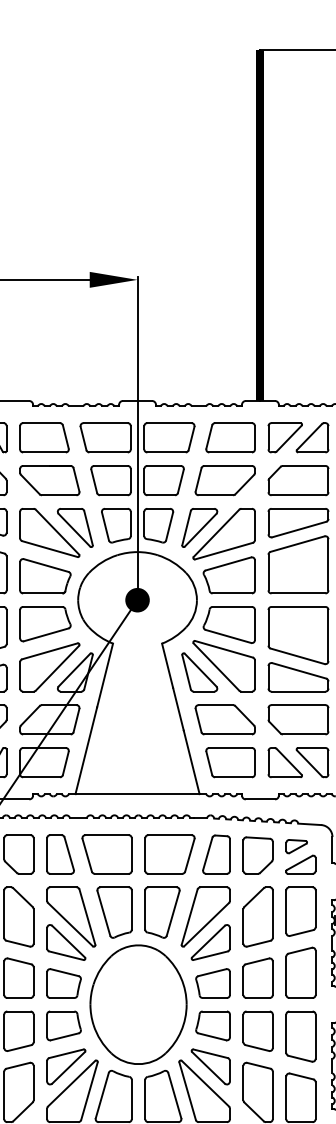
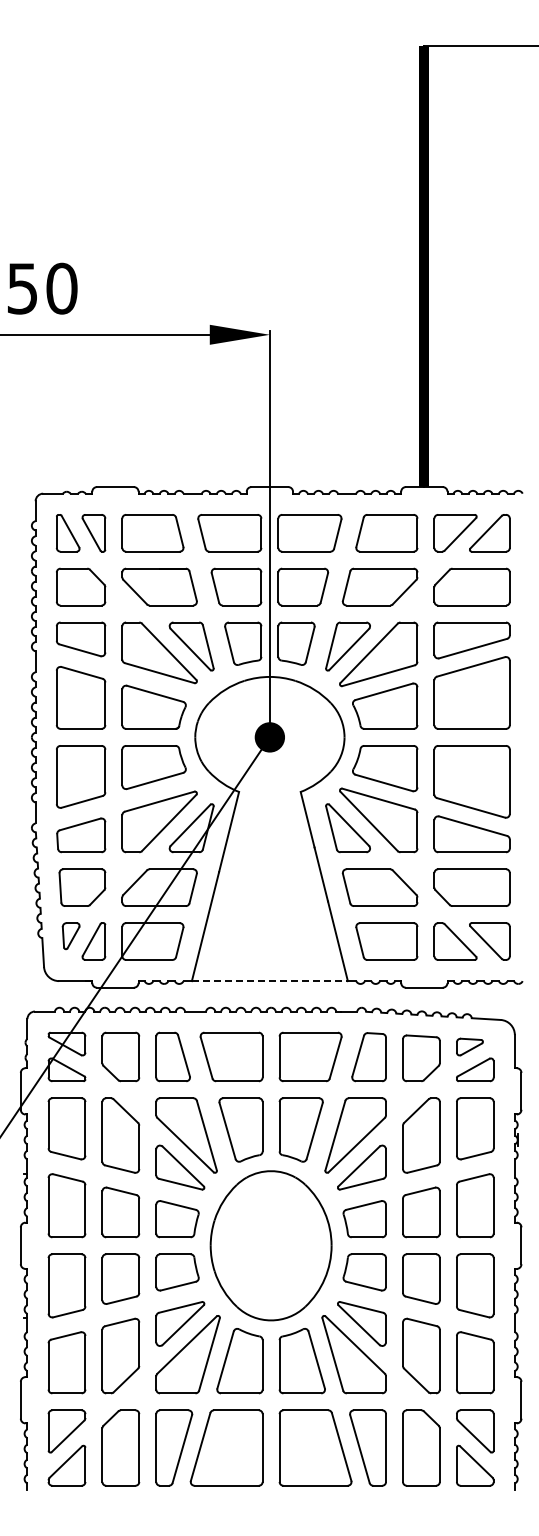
line: (137, 794) -> (269, 981), solid -> dashed

